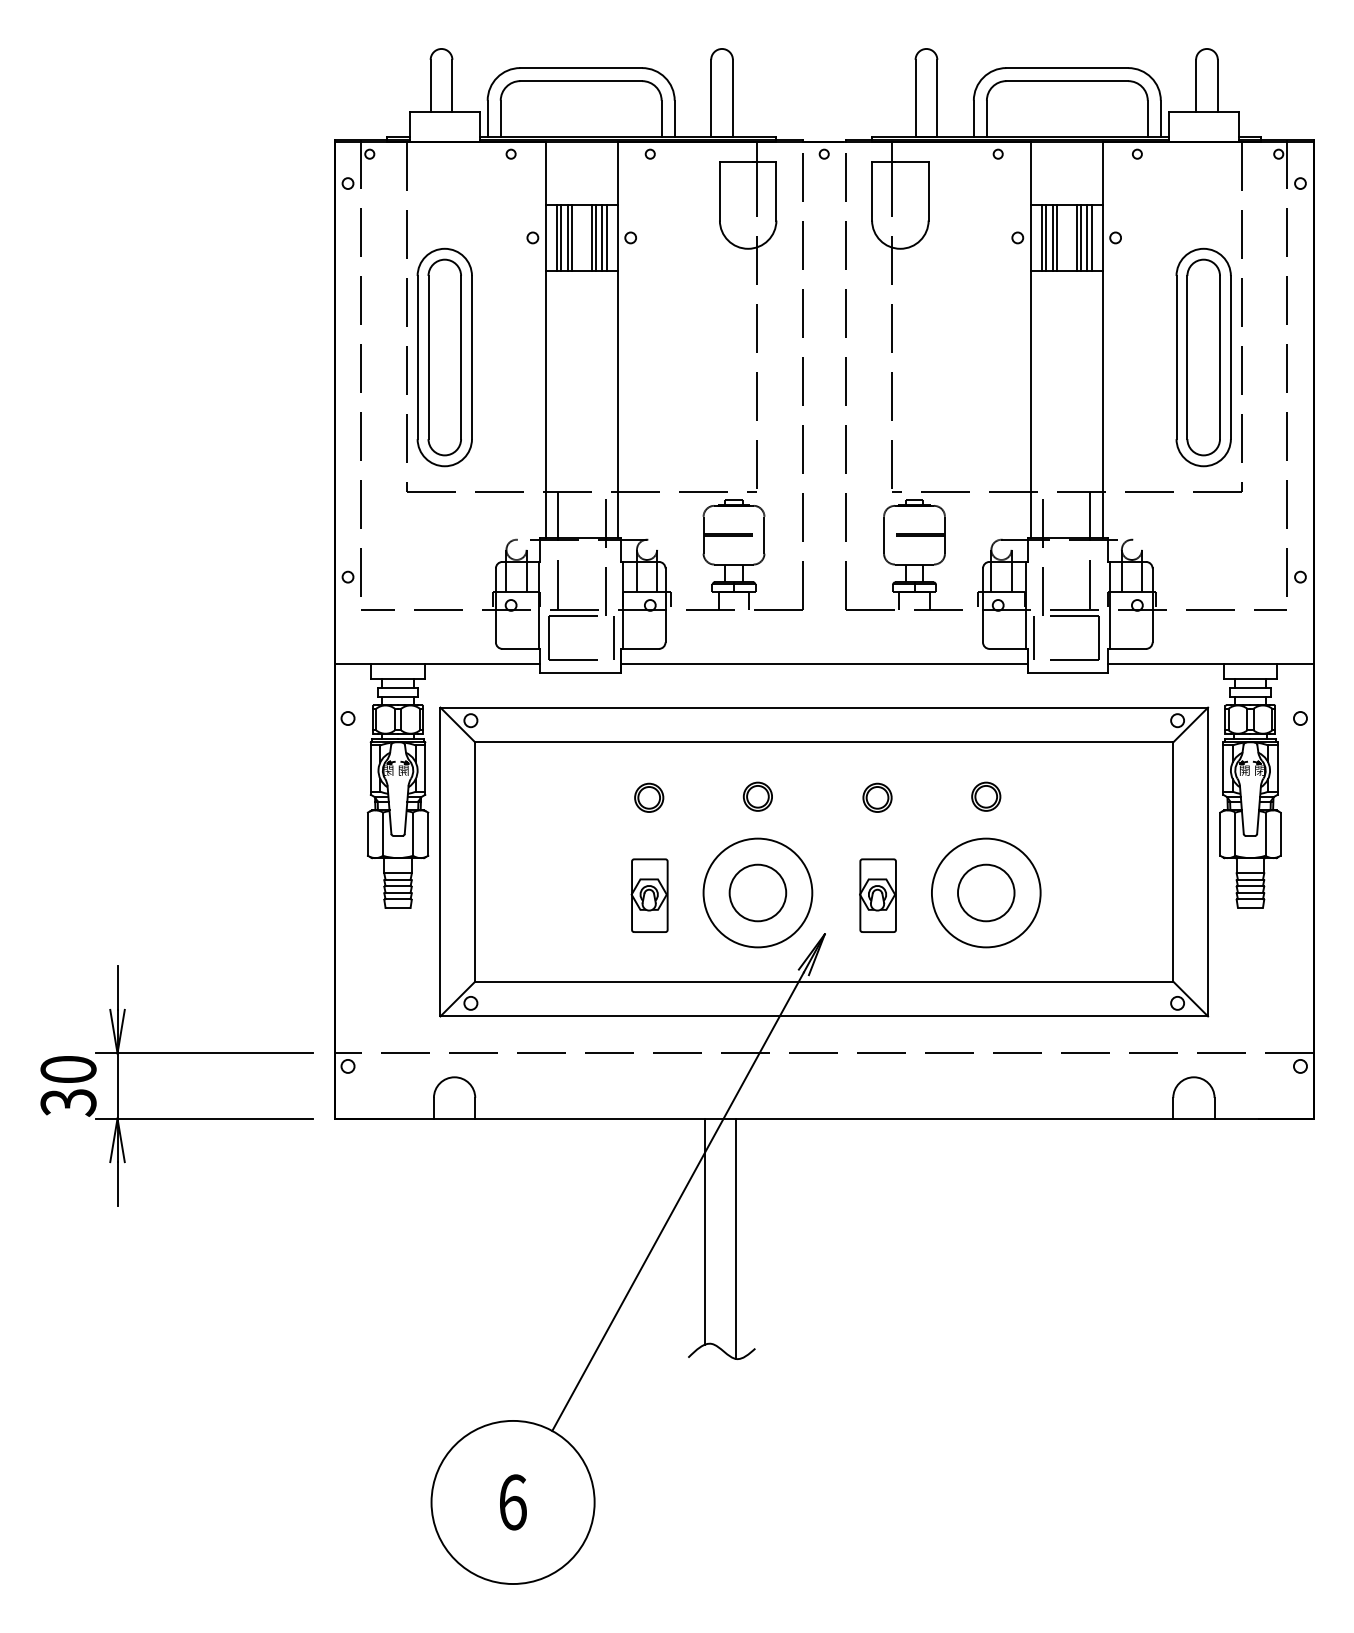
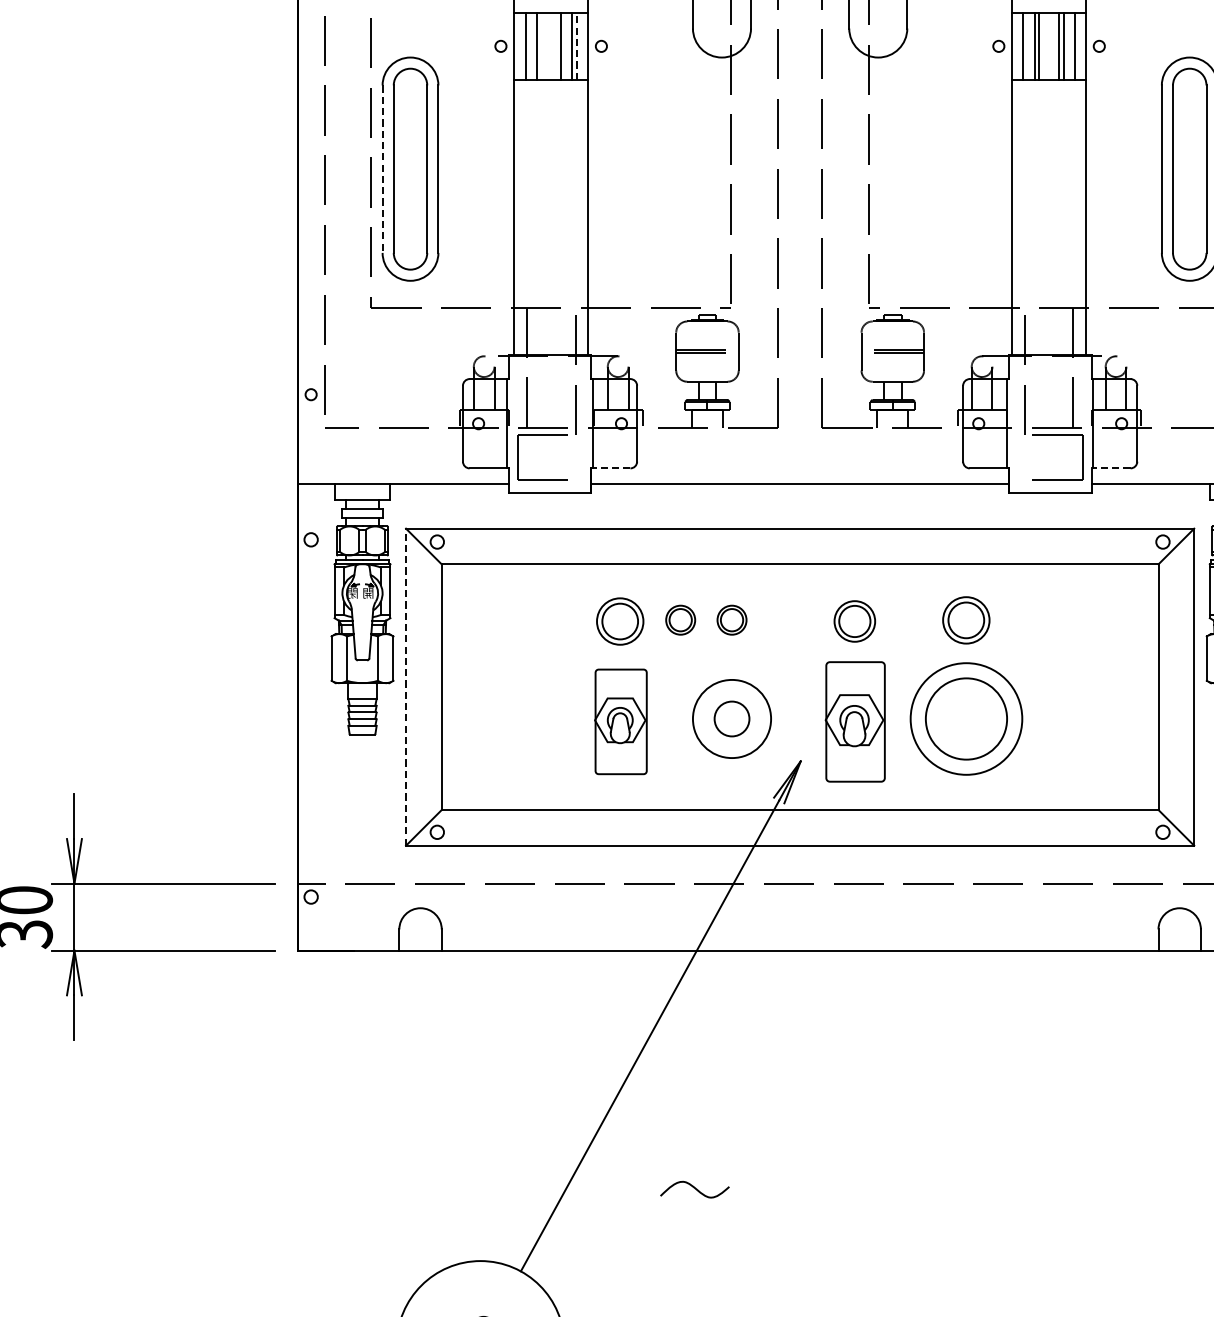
line: (561, 237) -> (530, 45), removed
line: (572, 237) -> (541, 45), removed
line: (595, 237) -> (565, 45), removed
line: (606, 237) -> (576, 45), solid -> dashed
line: (1046, 237) -> (1028, 45), removed
line: (1087, 237) -> (1070, 45), removed
line: (417, 357) -> (382, 169), solid -> dashed
line: (614, 637) -> (584, 456), removed
line: (1034, 637) -> (1016, 456), removed
line: (639, 648) -> (610, 467), solid -> dashed
line: (1126, 648) -> (1110, 467), solid -> dashed
part: (707, 796) -> (680, 619), added
part: (986, 796) -> (966, 619), size x1.6
part: (649, 797) -> (620, 620), size x1.6
part: (877, 797) -> (854, 620), size x1.4
line: (440, 861) -> (406, 686), solid -> dashed
circle: (757, 892) -> (731, 718), size x0.6
circle: (757, 892) -> (731, 718), size x0.7
circle: (986, 892) -> (966, 718), size x1.4
part: (649, 895) -> (620, 721), size x1.4
part: (877, 895) -> (854, 721), size x1.6
line: (705, 1231) -> (678, 1066), removed
line: (735, 1238) -> (708, 1073), removed

